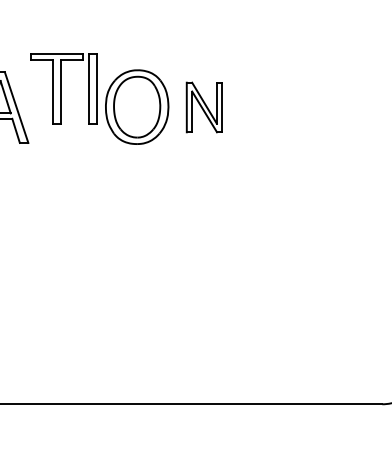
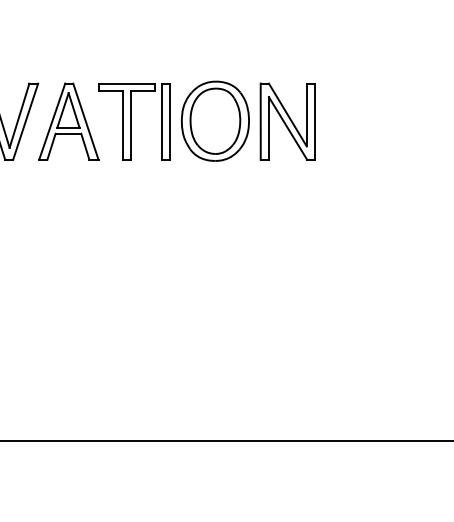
part: (63, 88) -> (134, 121), moved
part: (204, 107) -> (287, 121), size x1.43

